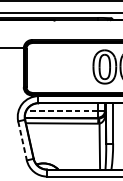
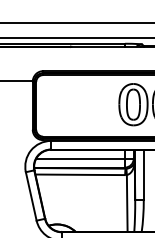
line: (62, 111) -> (80, 159), dashed -> solid
line: (22, 140) -> (31, 196), dashed -> solid

